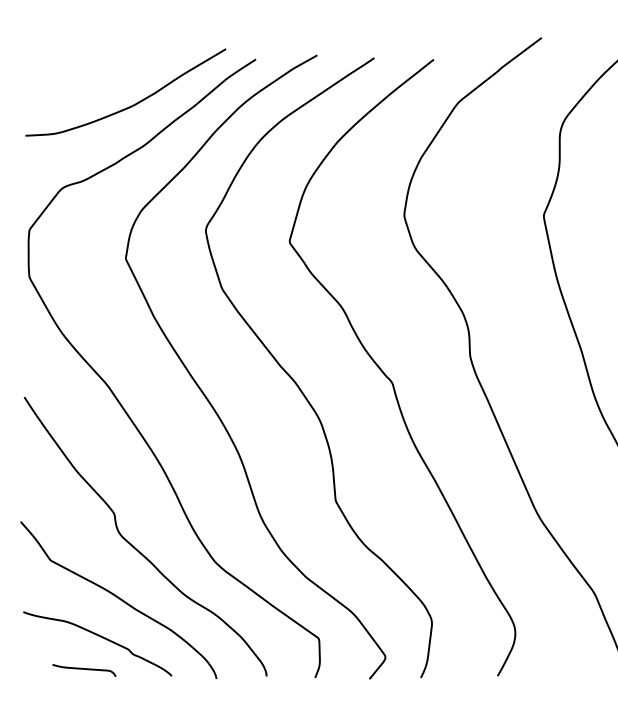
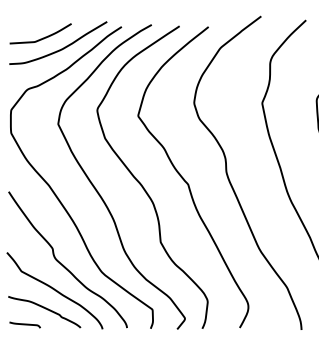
curve: (95, 81) -> (43, 37), added
curve: (83, 669) -> (24, 324), moved

